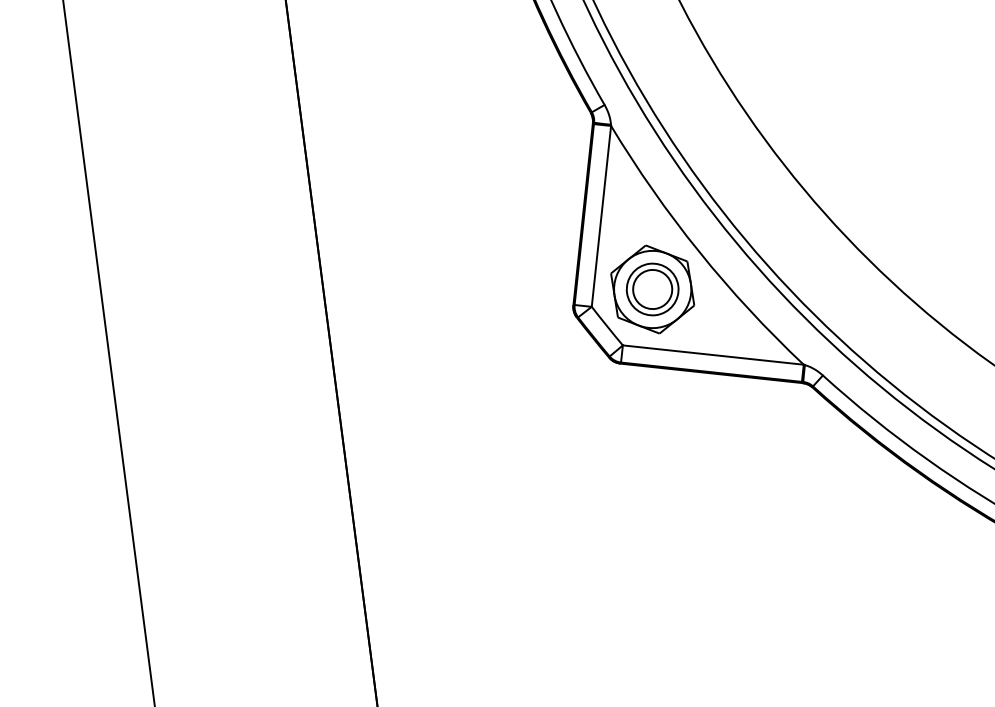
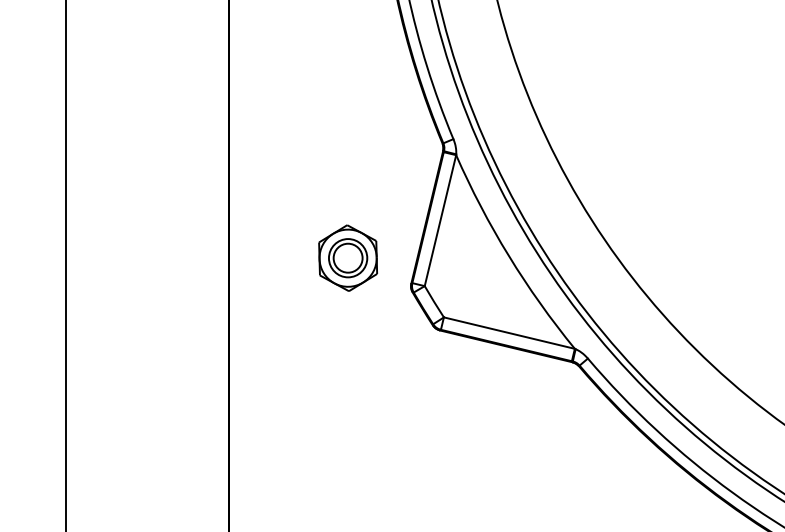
part: (651, 288) -> (347, 257), moved

